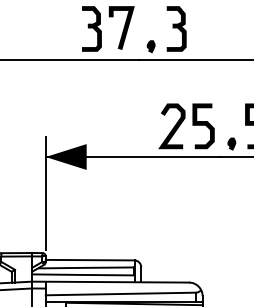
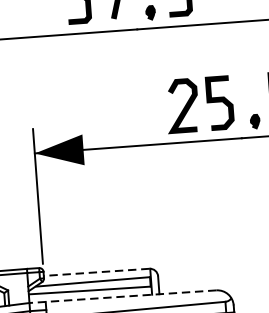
line: (89, 260) -> (95, 272), solid -> dashed
line: (110, 282) -> (122, 297), solid -> dashed

